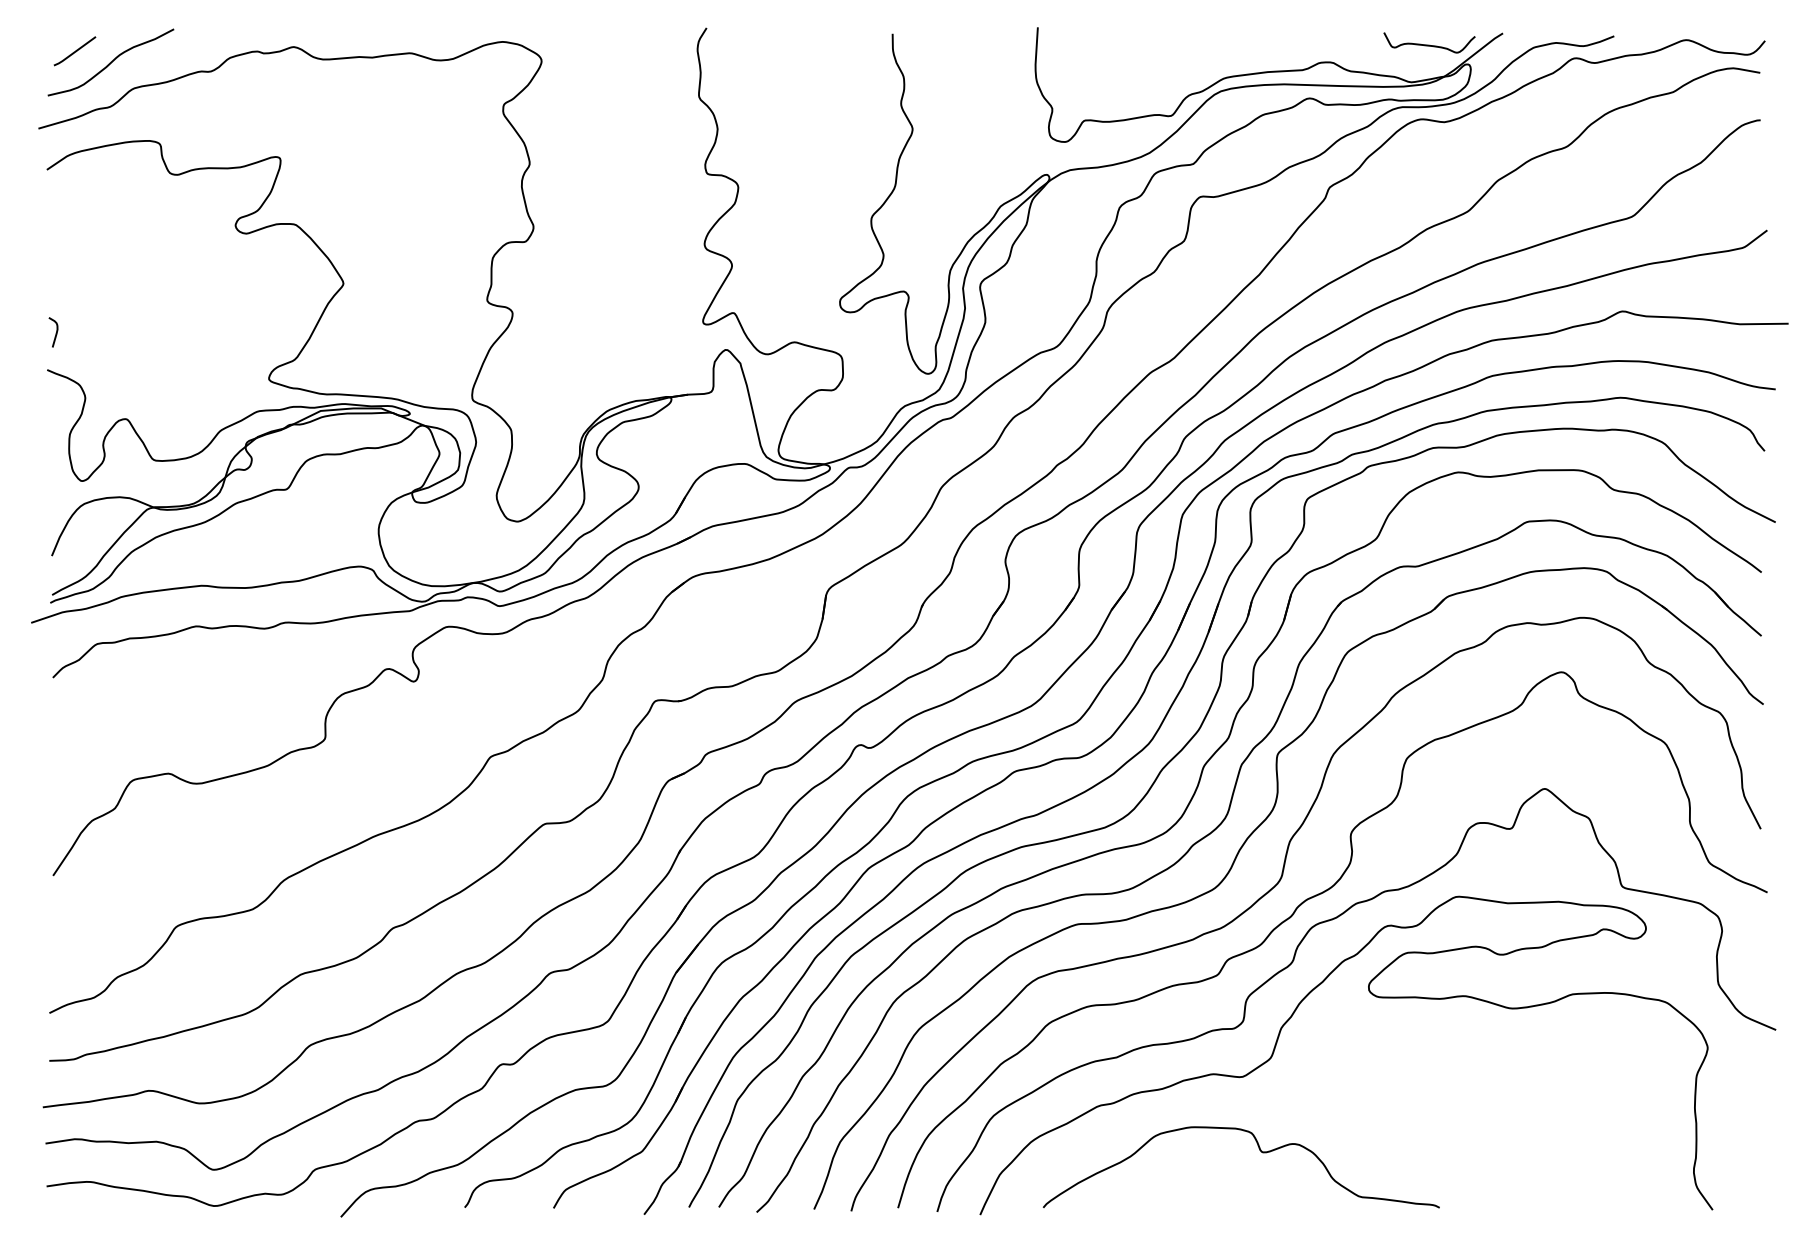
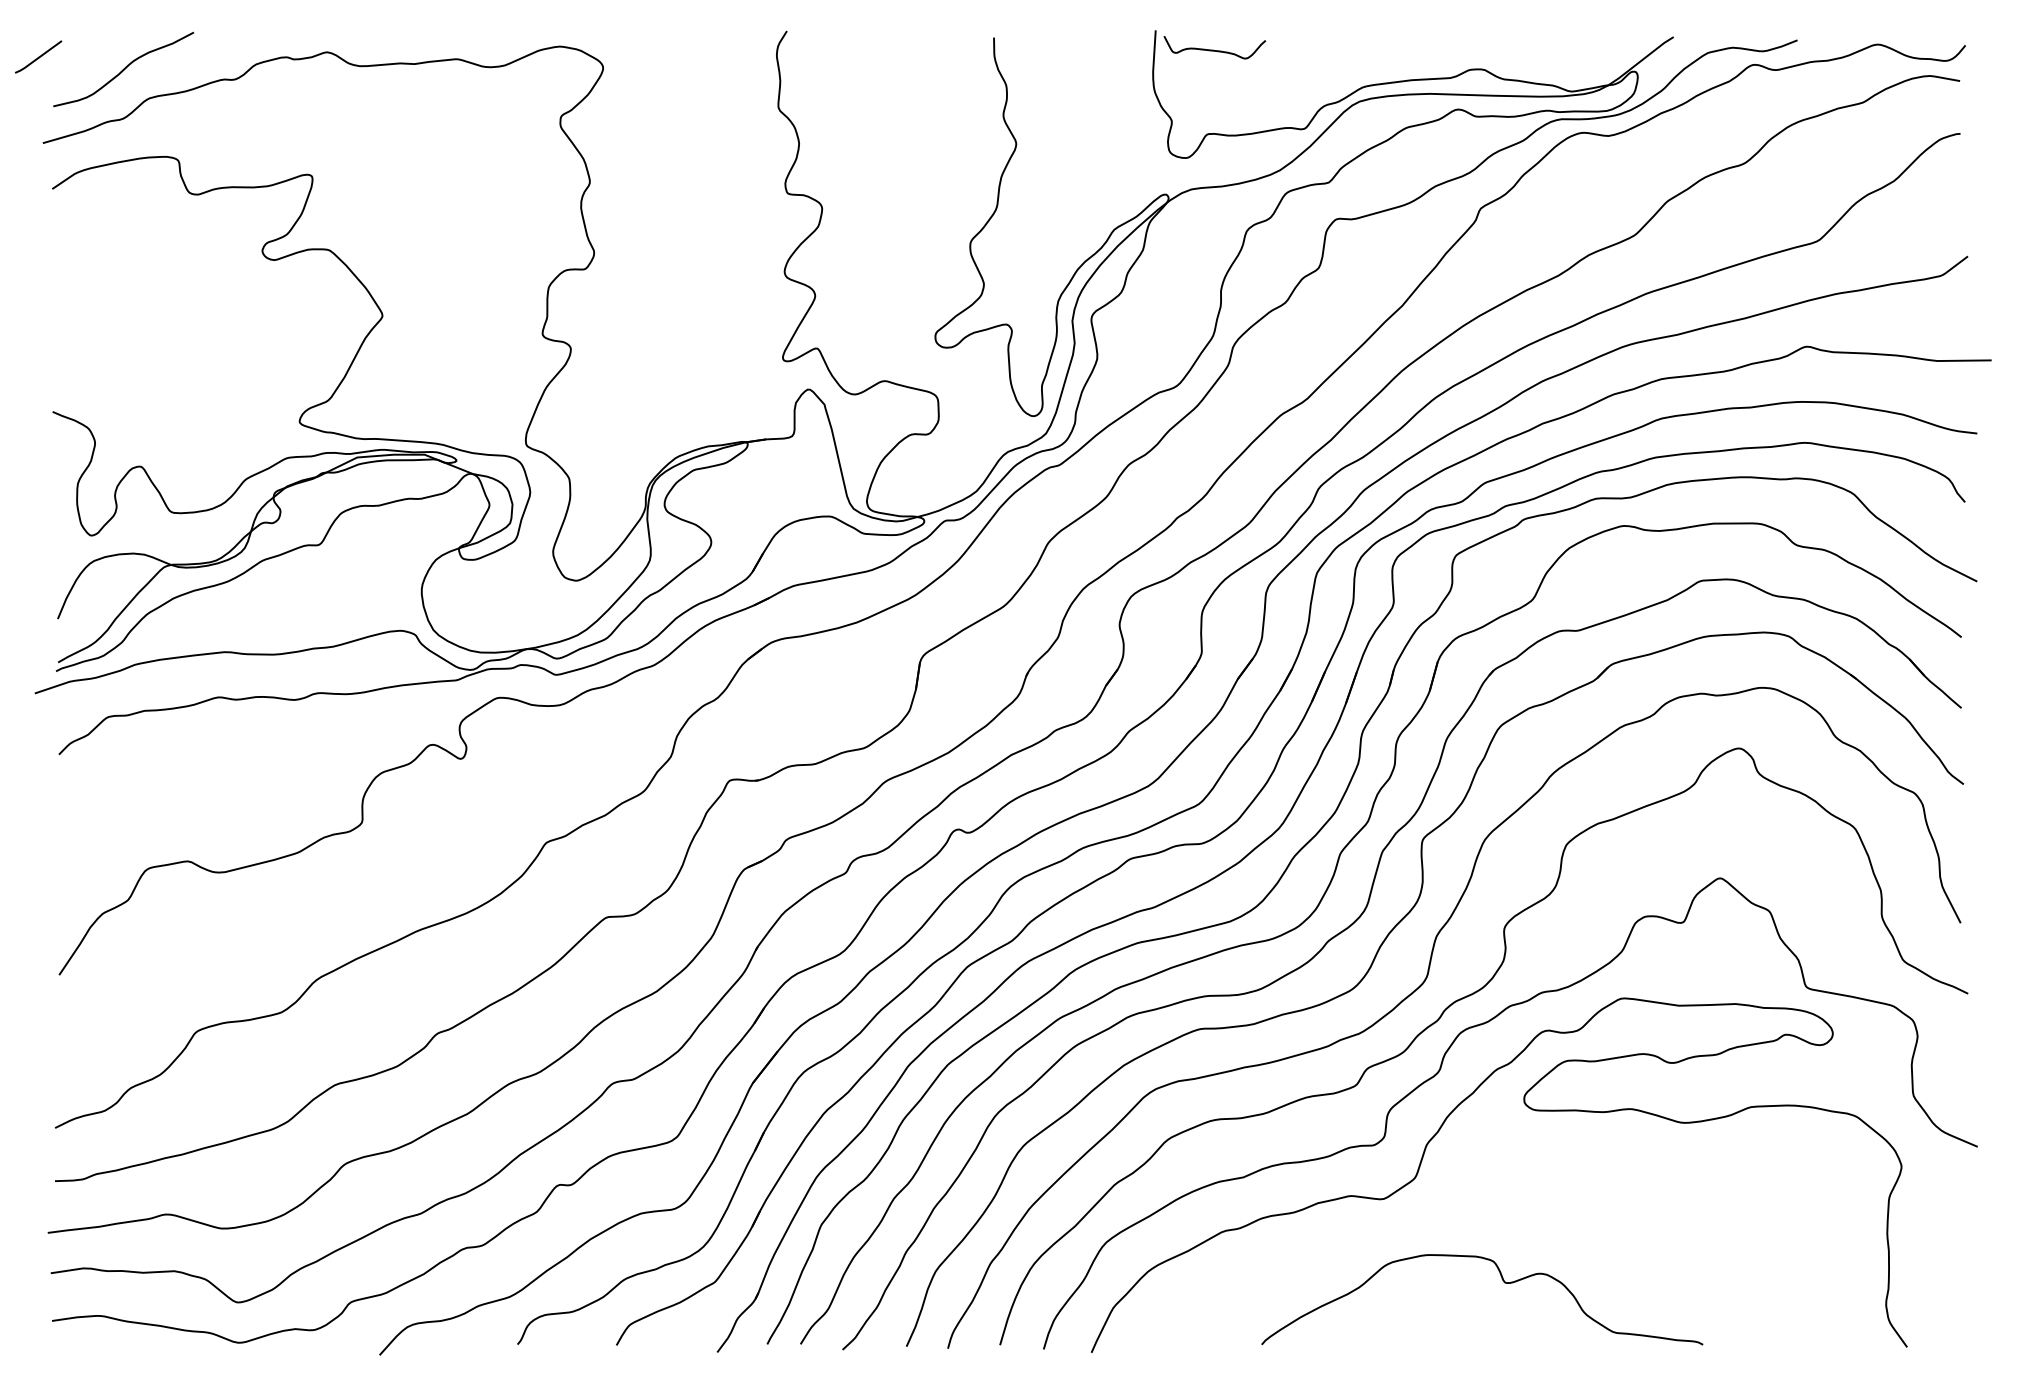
curve: (1428, 44) -> (1213, 49), moved
line: (74, 50) -> (38, 56), moved
curve: (56, 331) -> (62, 369), removed
curve: (1260, 1151) -> (1503, 1282), moved

